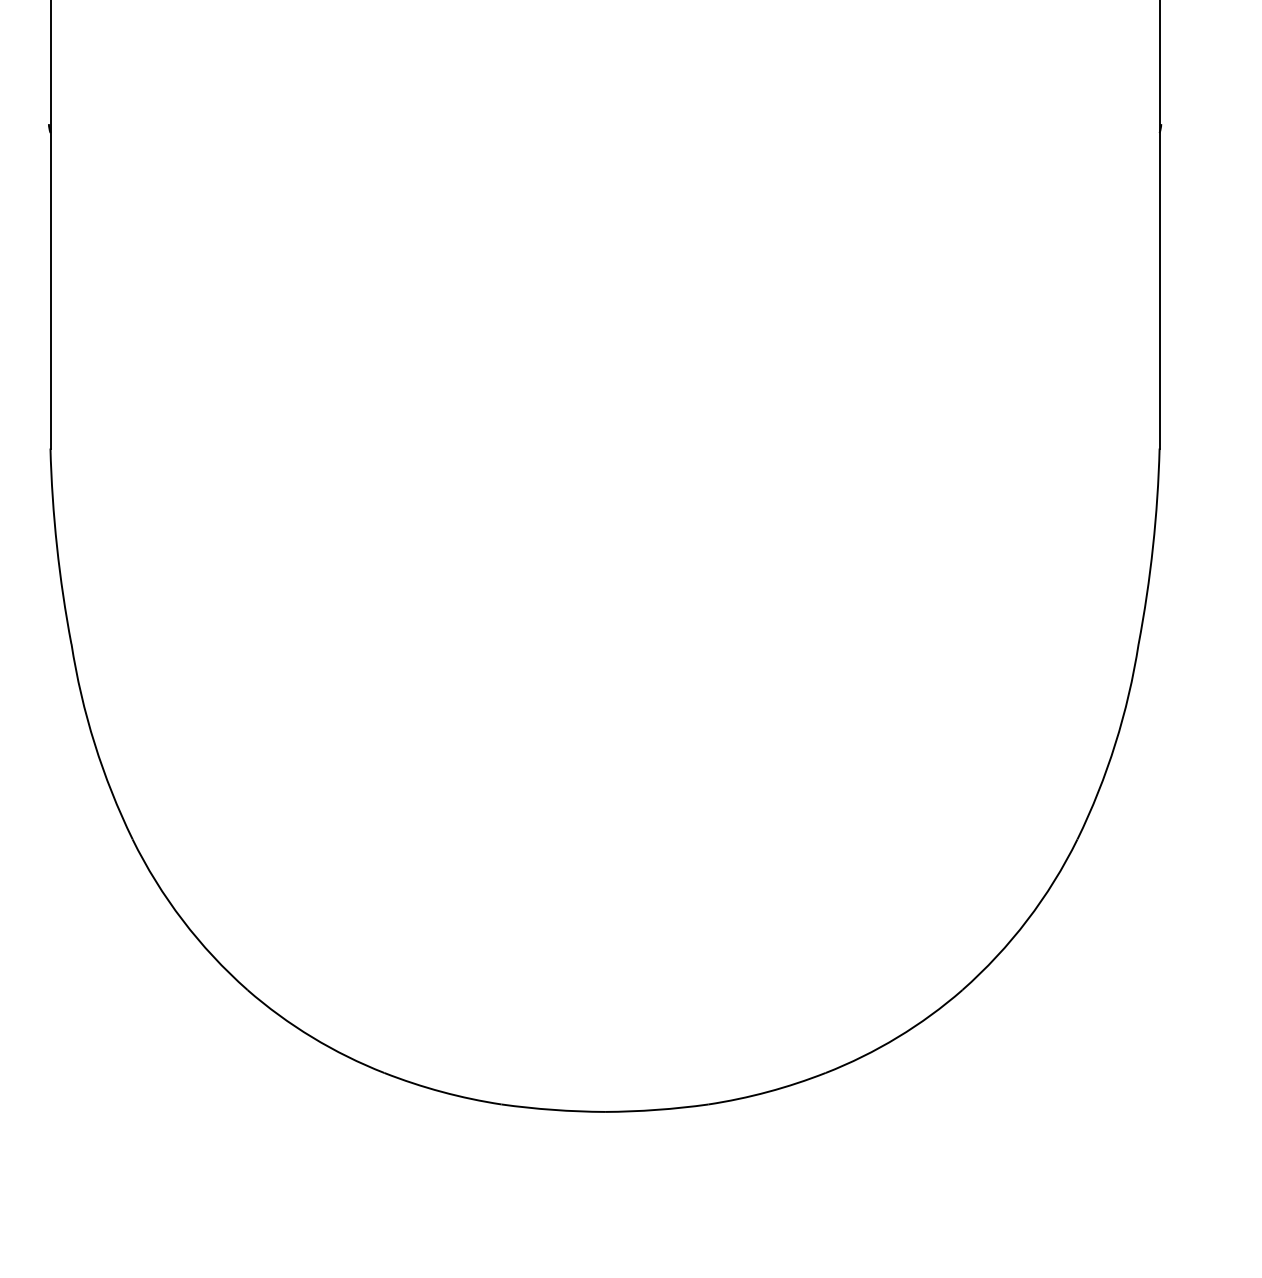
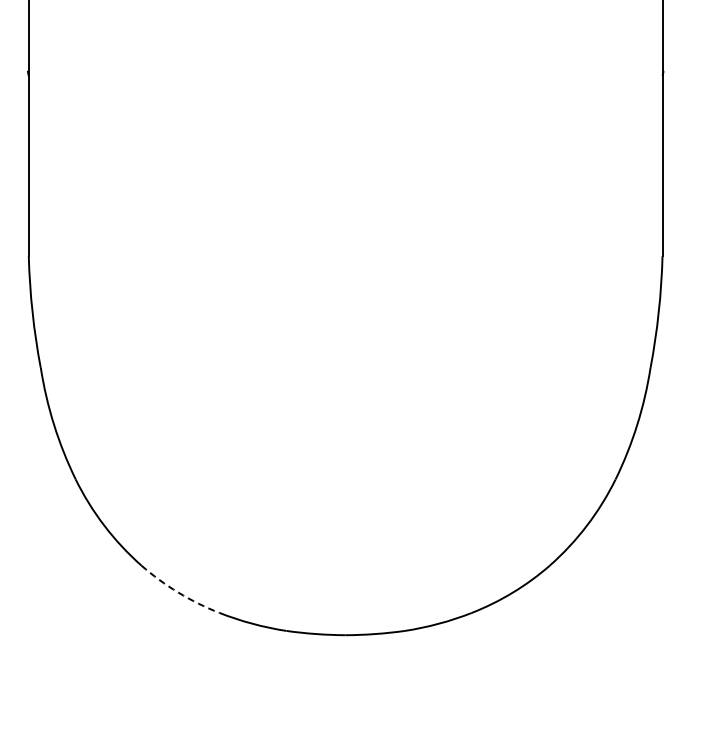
arc: (312, 1037) -> (178, 592), solid -> dashed

